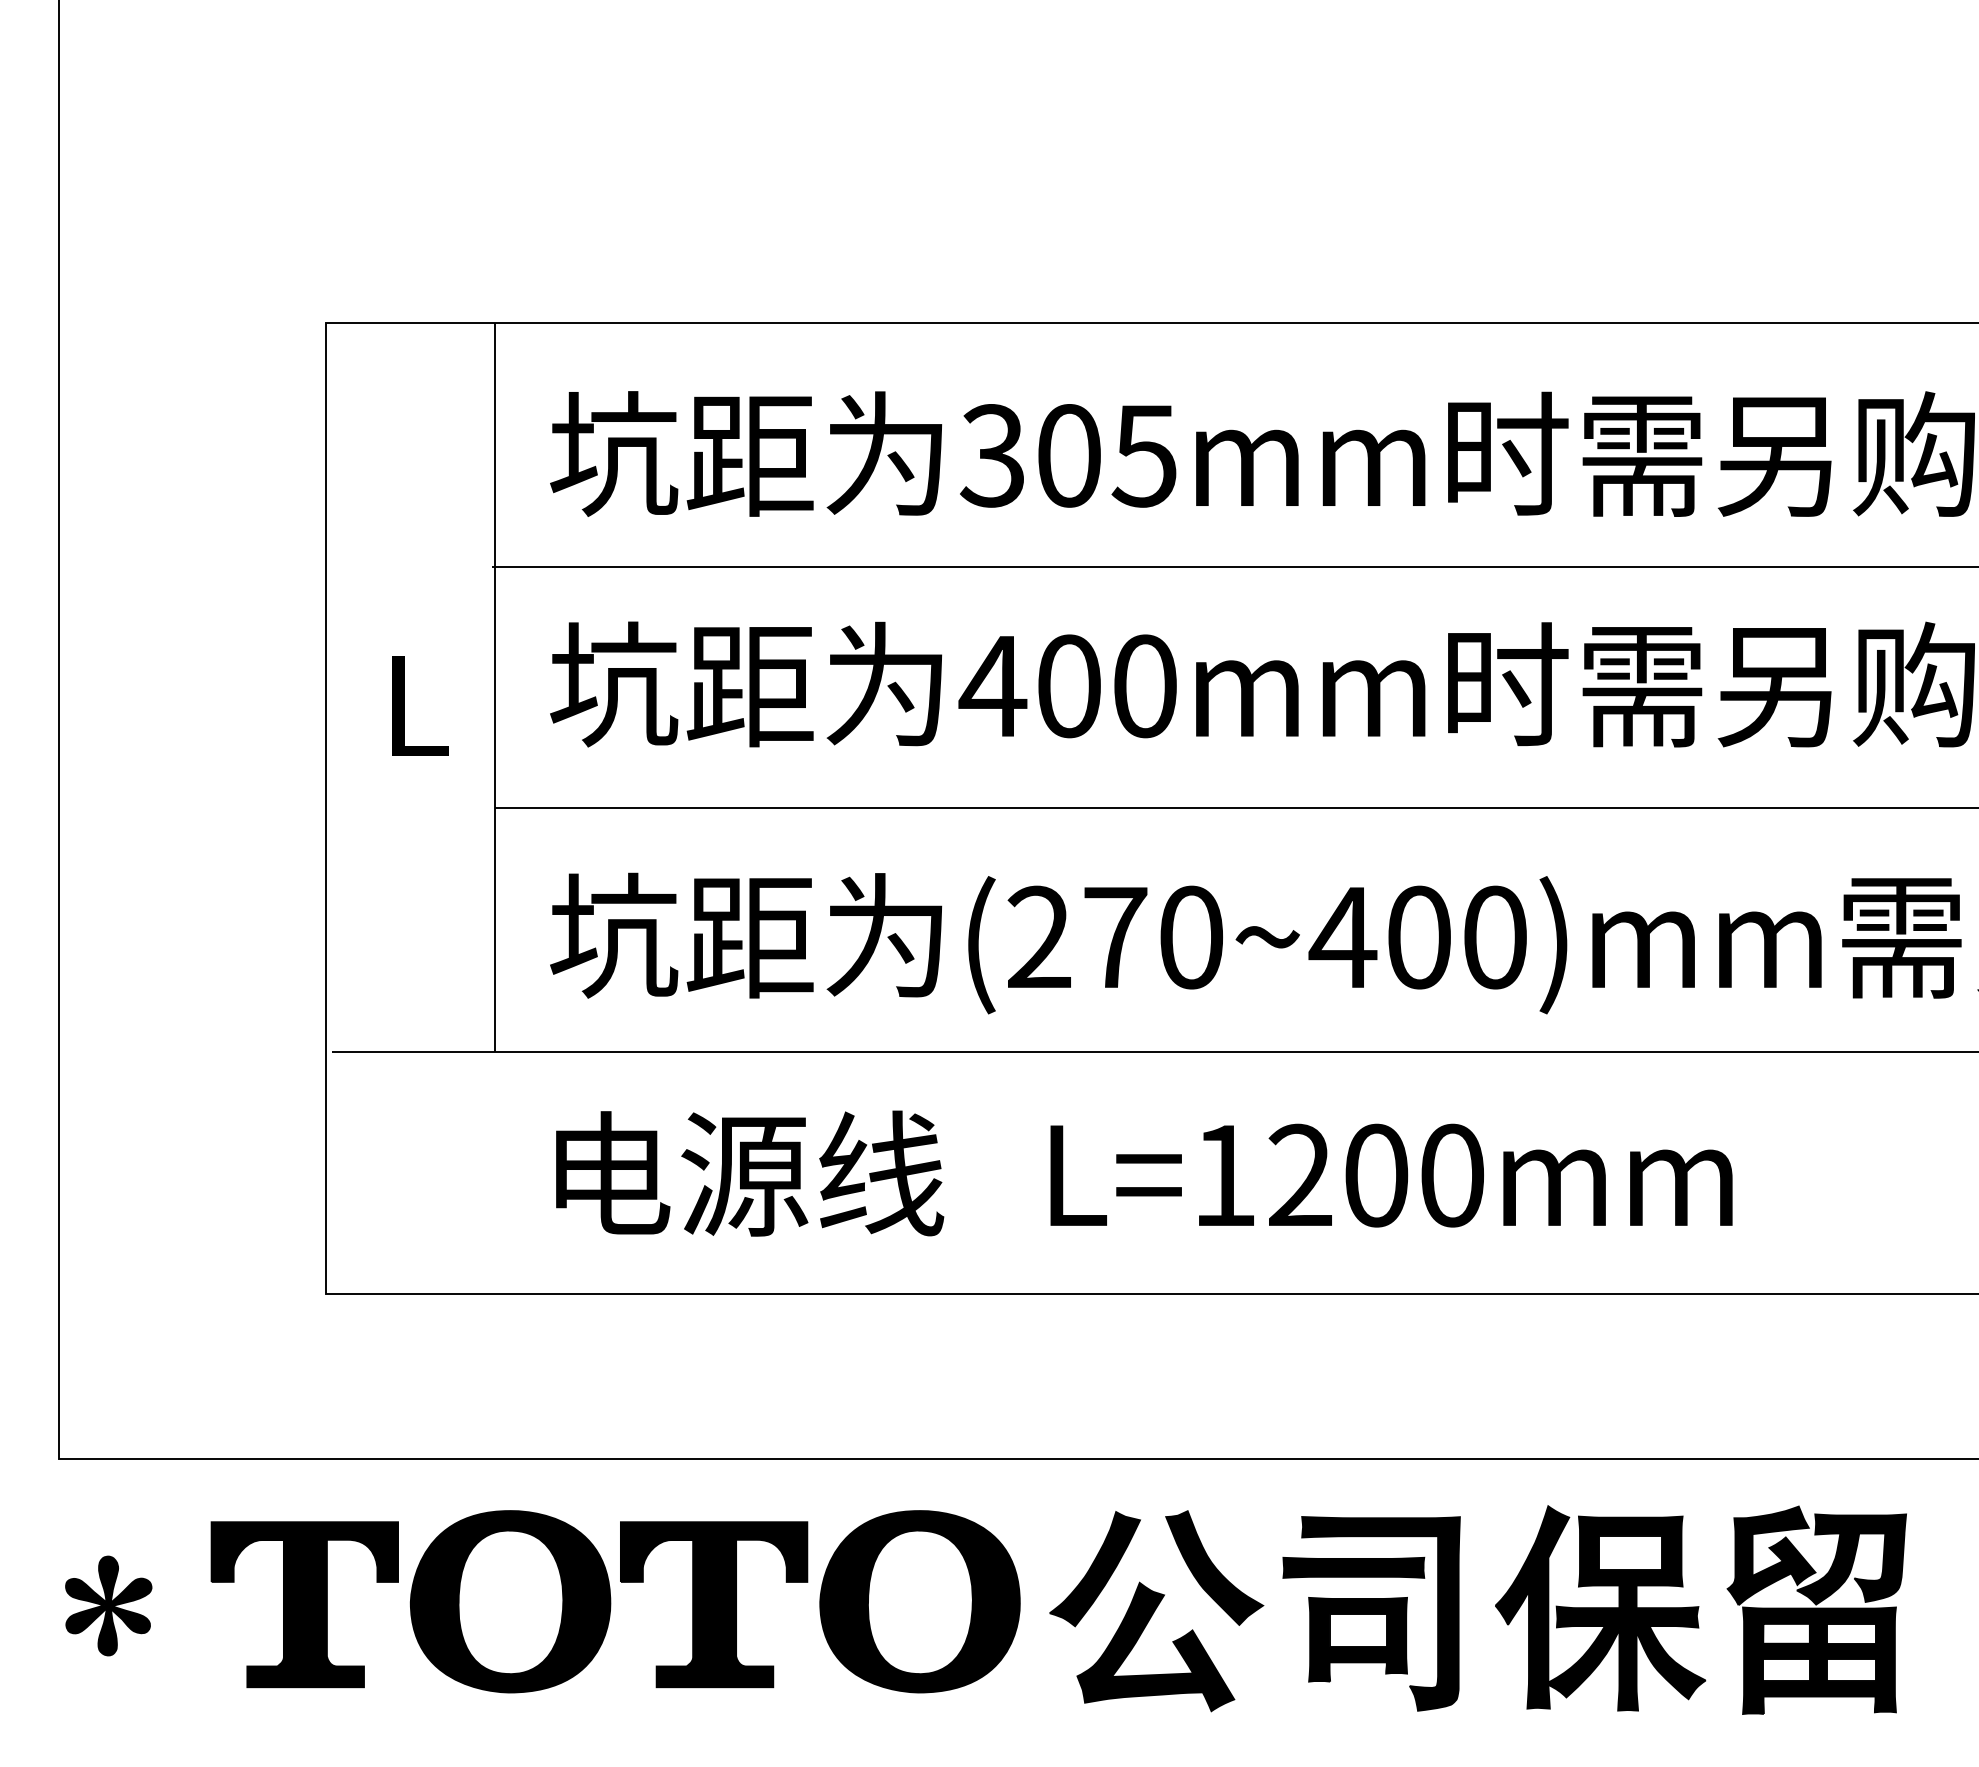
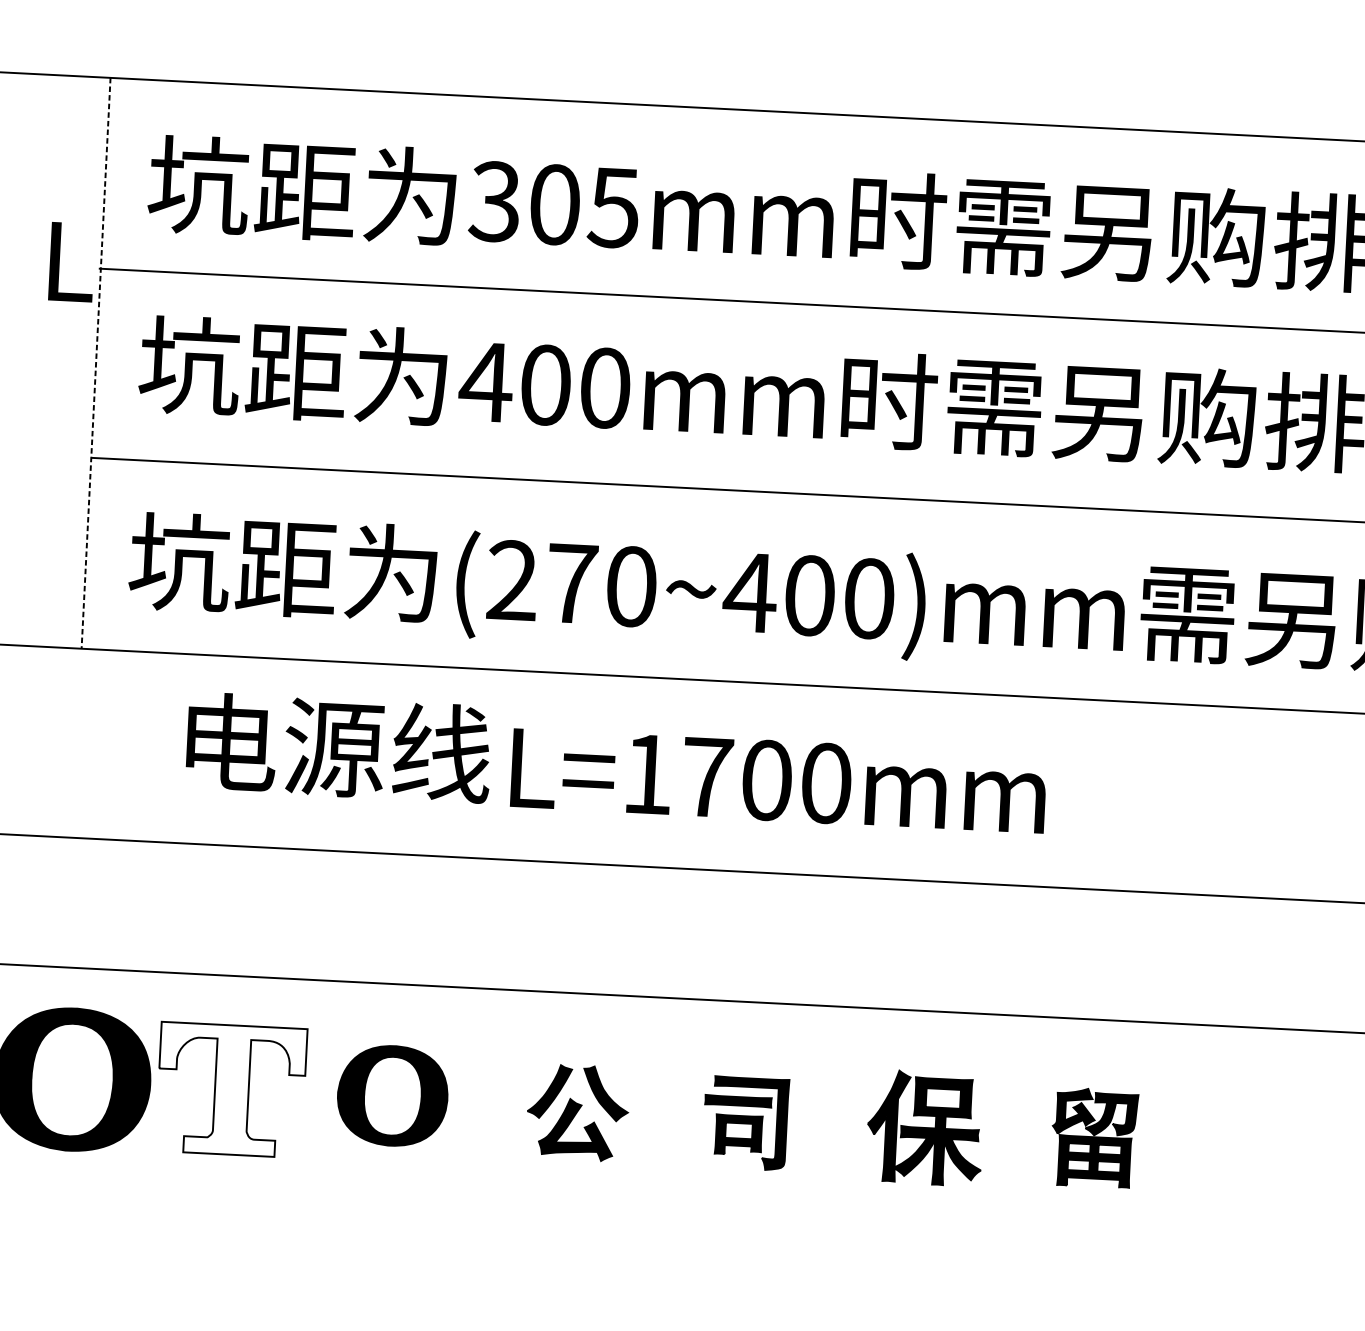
line: (494, 687) -> (95, 363), solid -> dashed
text: (420, 705) -> (71, 261), moved
text: (750, 1173) -> (339, 747), moved
text: (1300, 1174) -> (707, 776), L=1200mm -> L=1700mm
part: (919, 1601) -> (392, 1095), size x0.7
fill: (713, 1604) -> (230, 1089), removed
part: (1600, 1608) -> (925, 1128), size x0.7
part: (1816, 1609) -> (1094, 1137), size x0.6
part: (1156, 1611) -> (577, 1112), size x0.6
part: (1371, 1613) -> (745, 1122), size x0.6

